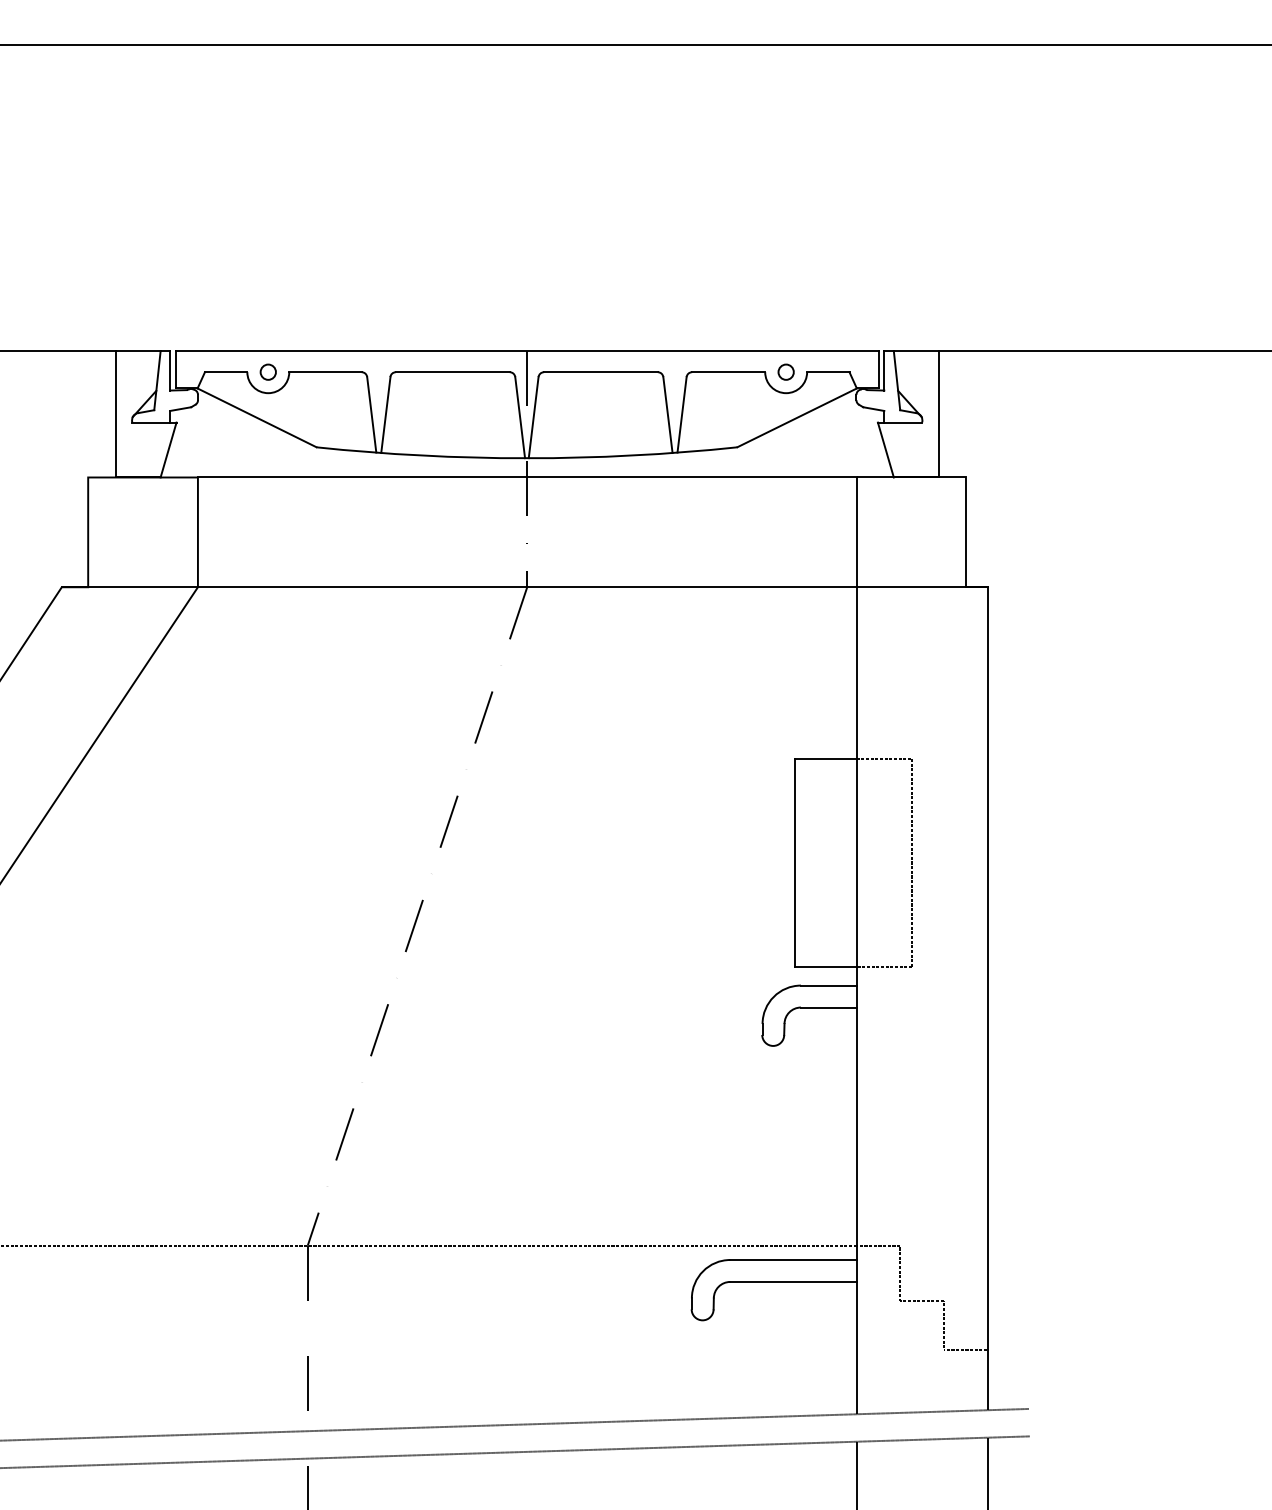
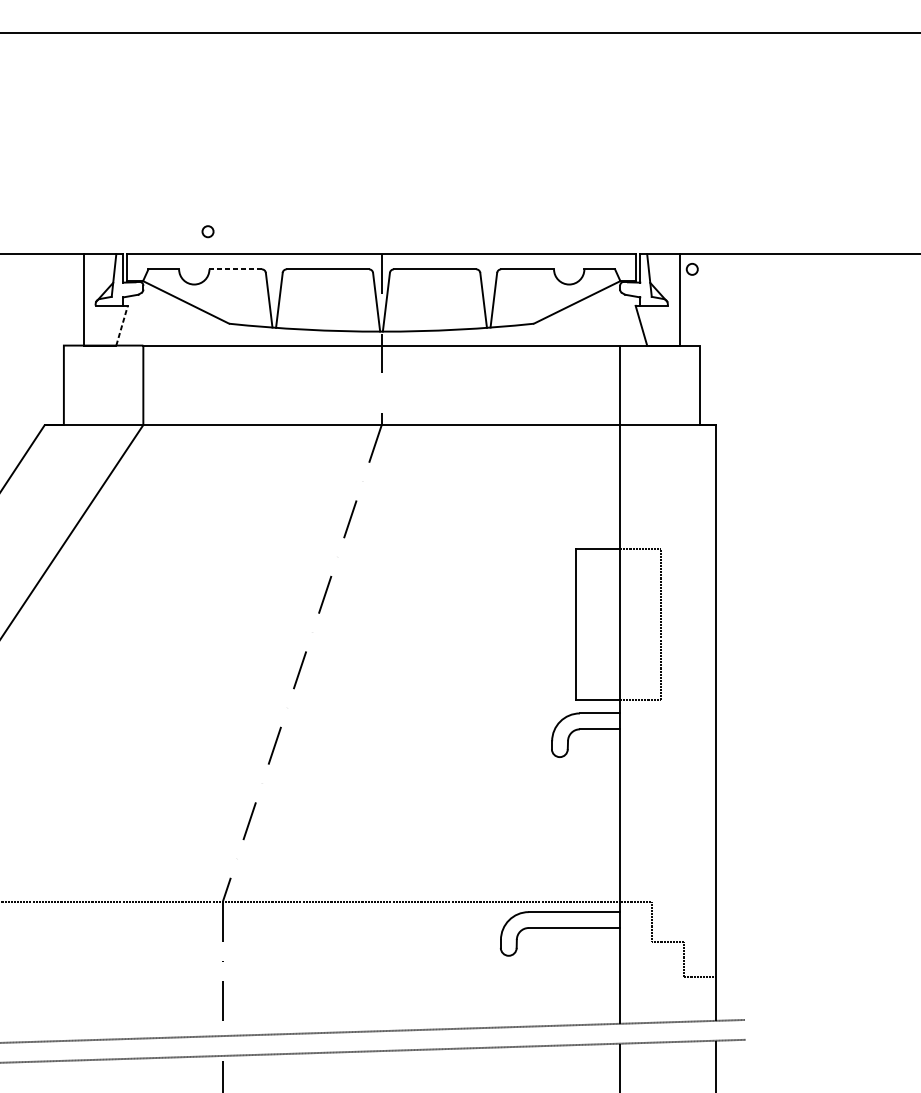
circle: (267, 371) -> (207, 231), moved
circle: (785, 371) -> (691, 268), moved
line: (325, 372) -> (235, 269), solid -> dashed
line: (168, 450) -> (122, 326), solid -> dashed

